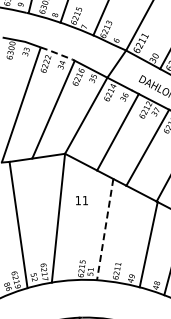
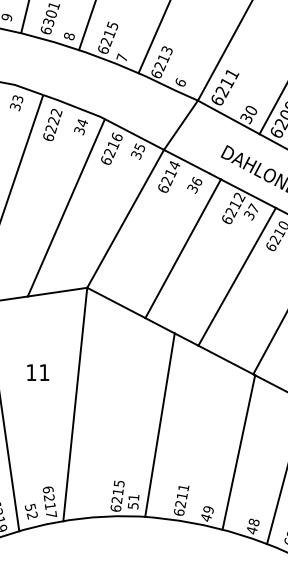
line: (57, 53) -> (73, 106), dashed -> solid
text: (81, 200) -> (37, 372), moved
line: (105, 230) -> (160, 426), dashed -> solid

